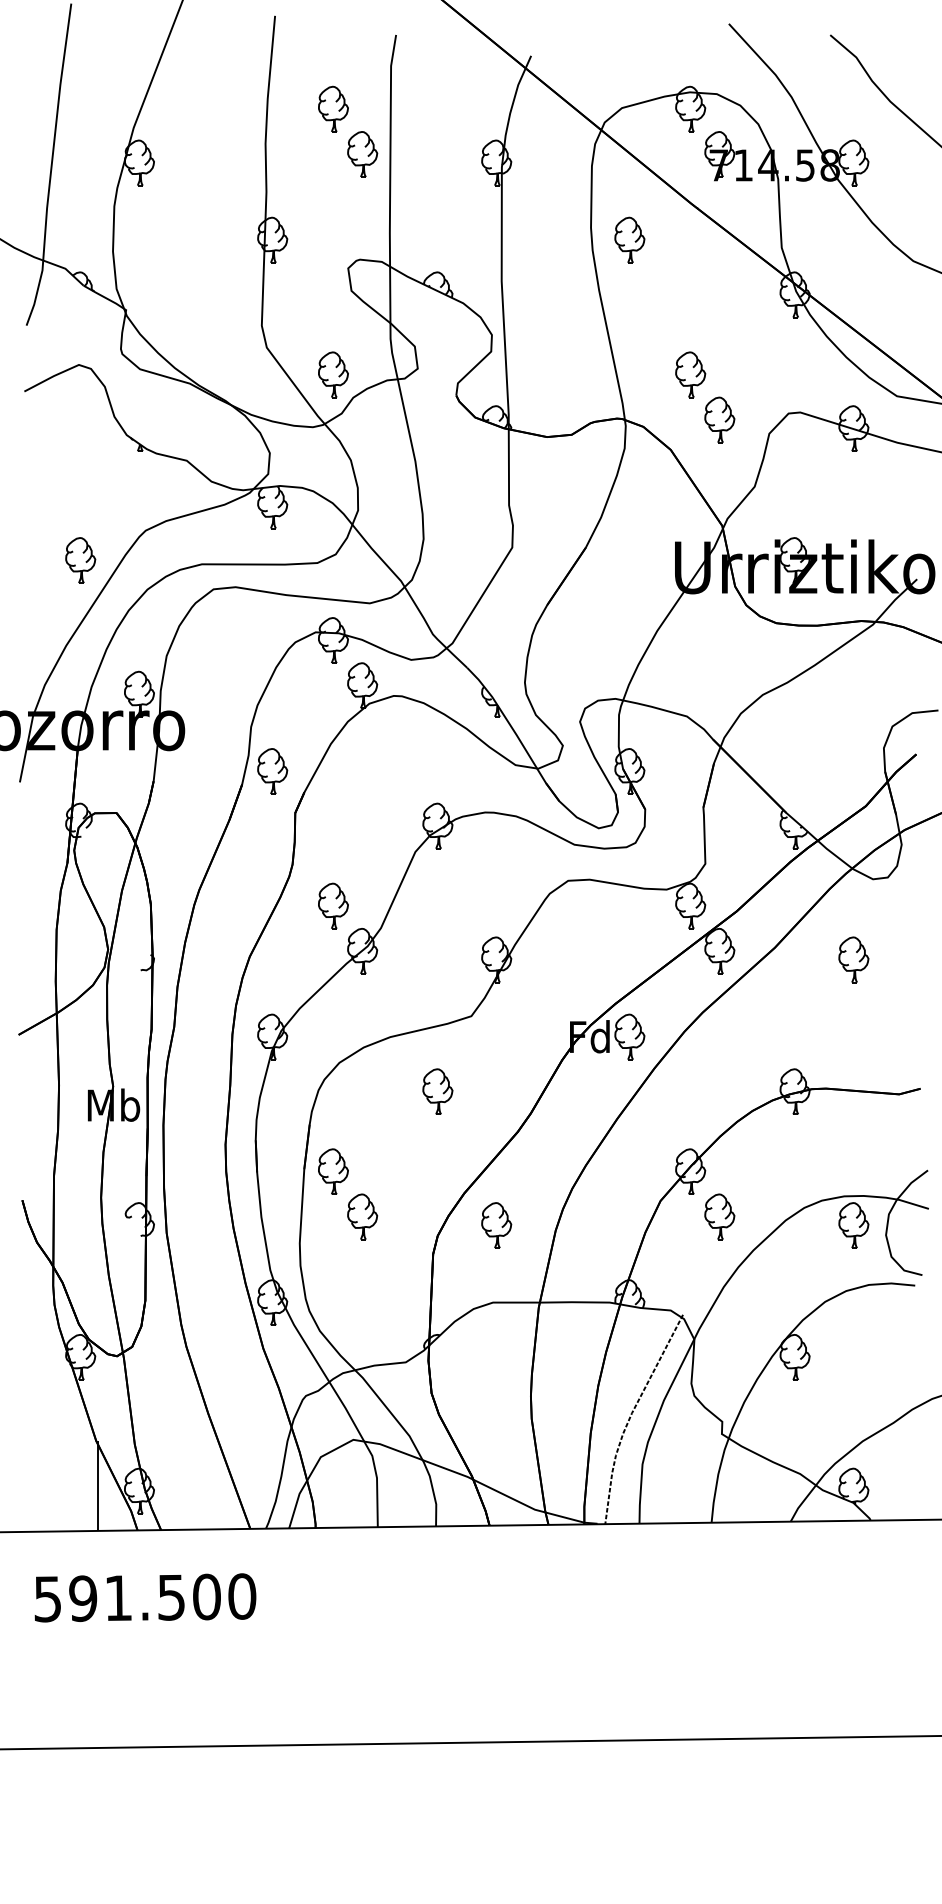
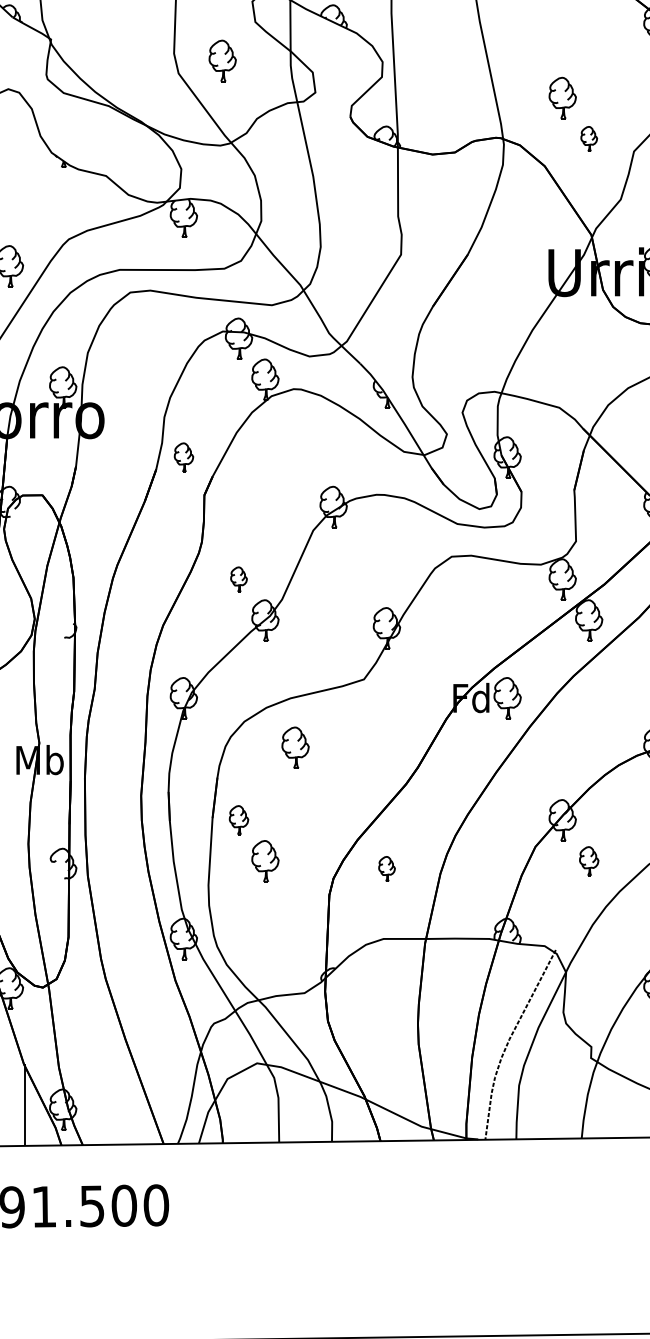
part: (333, 374) -> (222, 60), moved
part: (719, 419) -> (588, 138), size x0.6
part: (272, 771) -> (183, 457), size x0.7
part: (333, 905) -> (239, 579), size x0.6
part: (437, 1091) -> (295, 747), moved
part: (333, 1171) -> (239, 820), size x0.7
part: (719, 1216) -> (588, 860), size x0.7
part: (496, 1225) -> (386, 869), size x0.6

